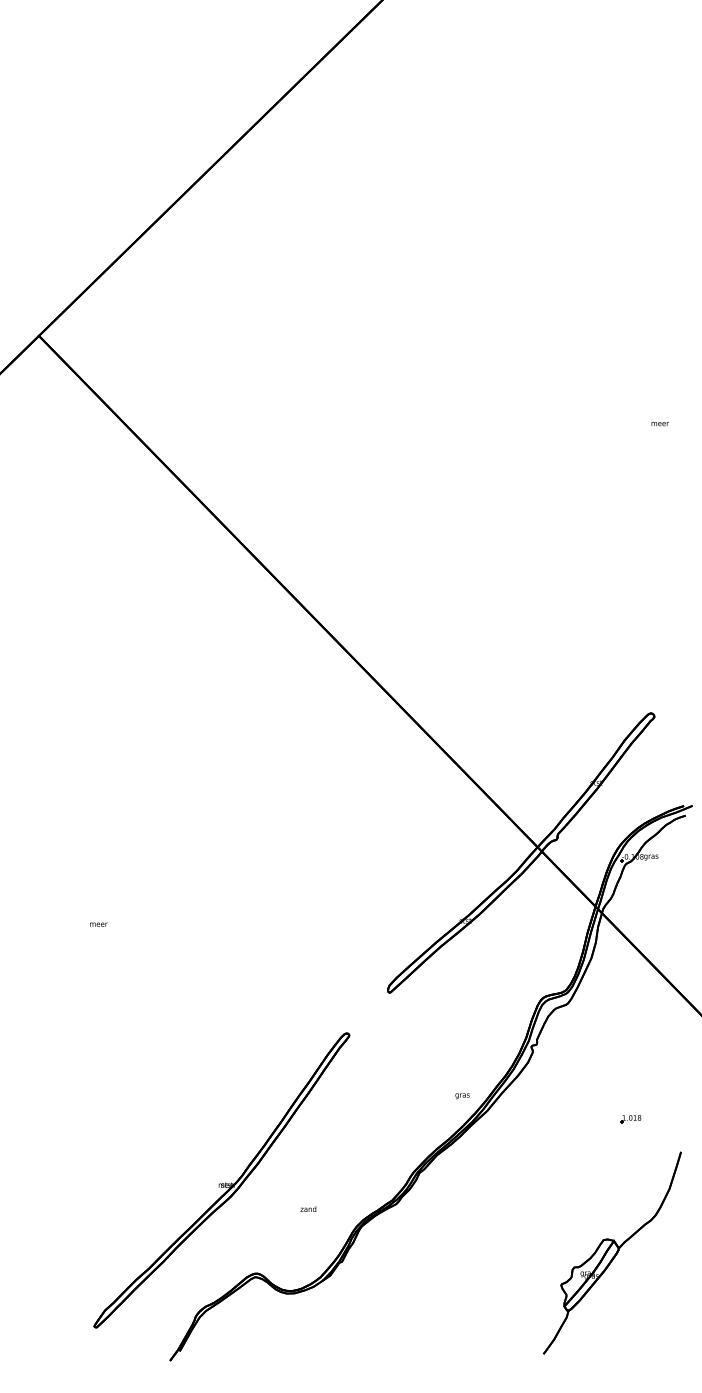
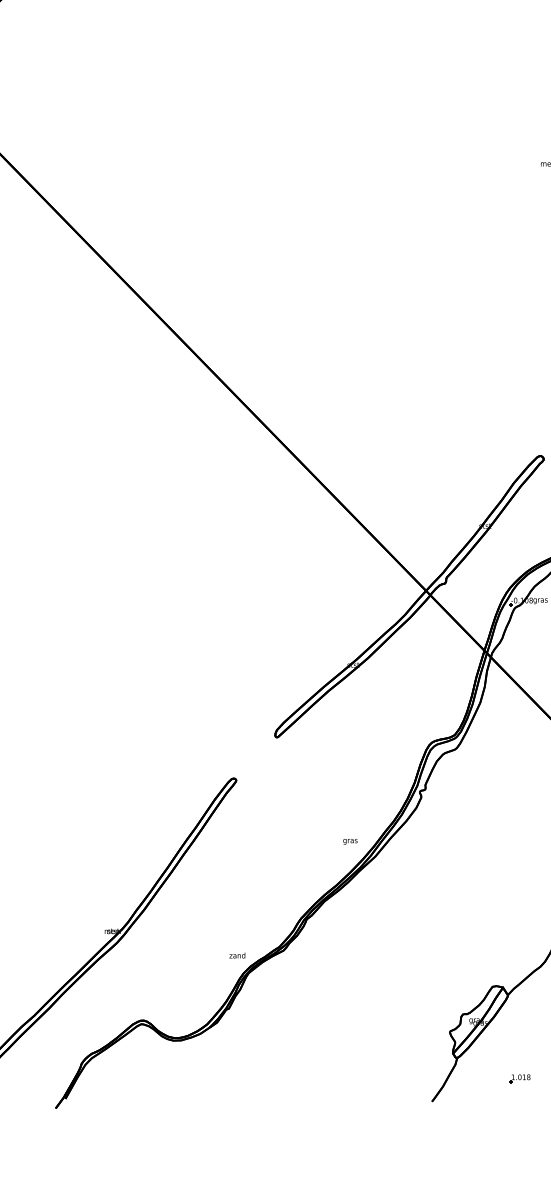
part: (630, 1119) -> (519, 1078), moved
text: (308, 1208) -> (237, 954), moved

